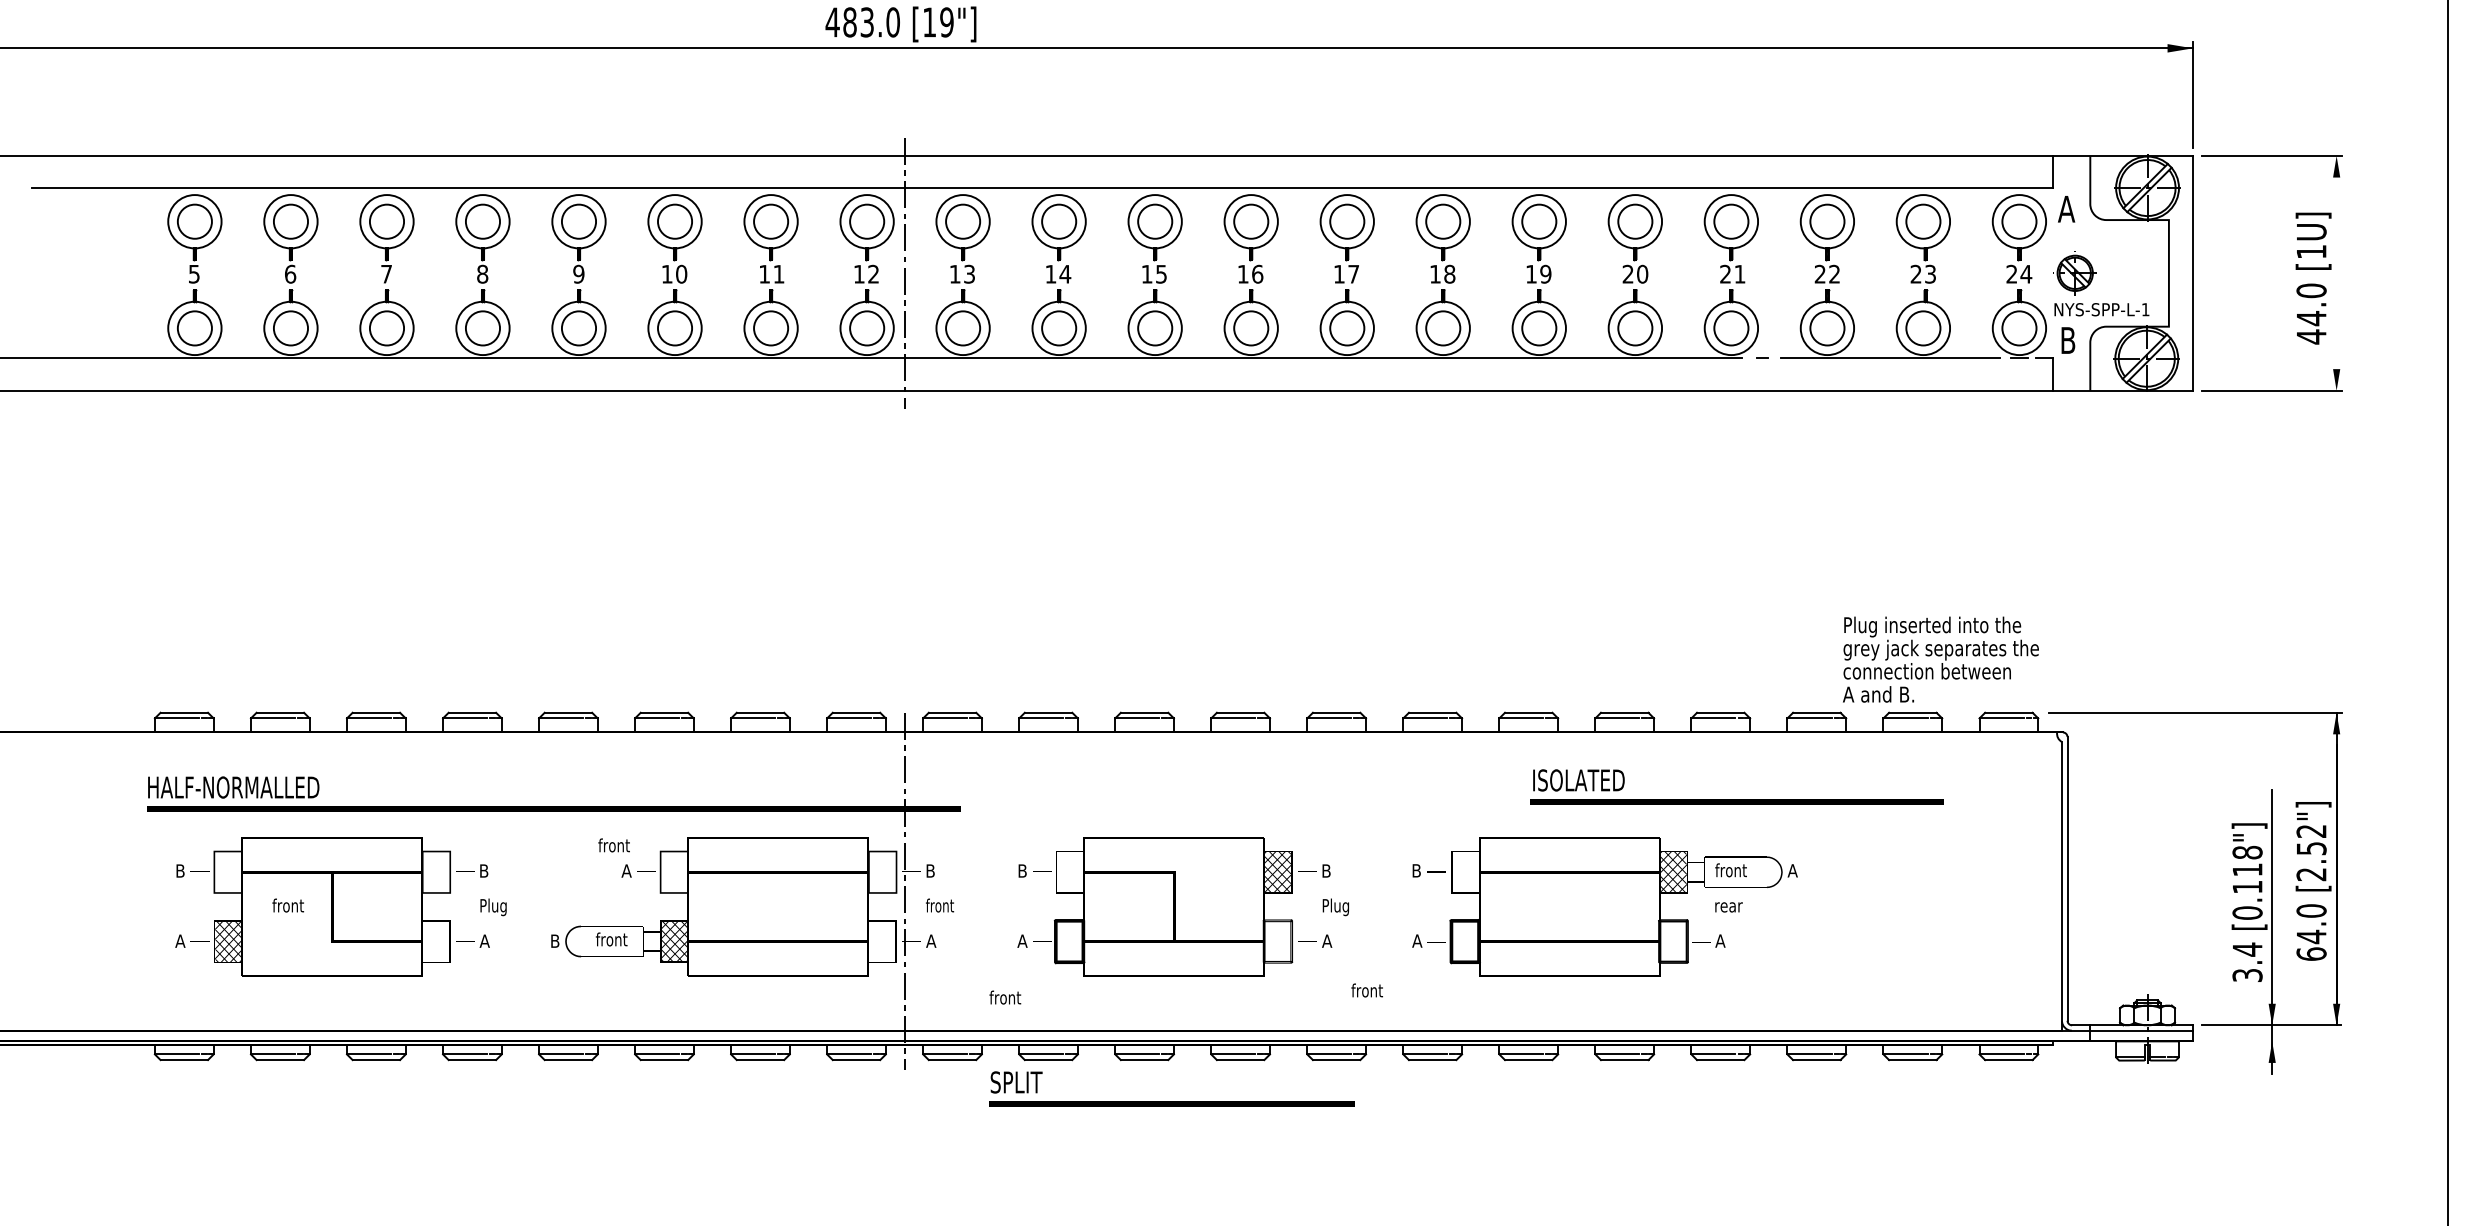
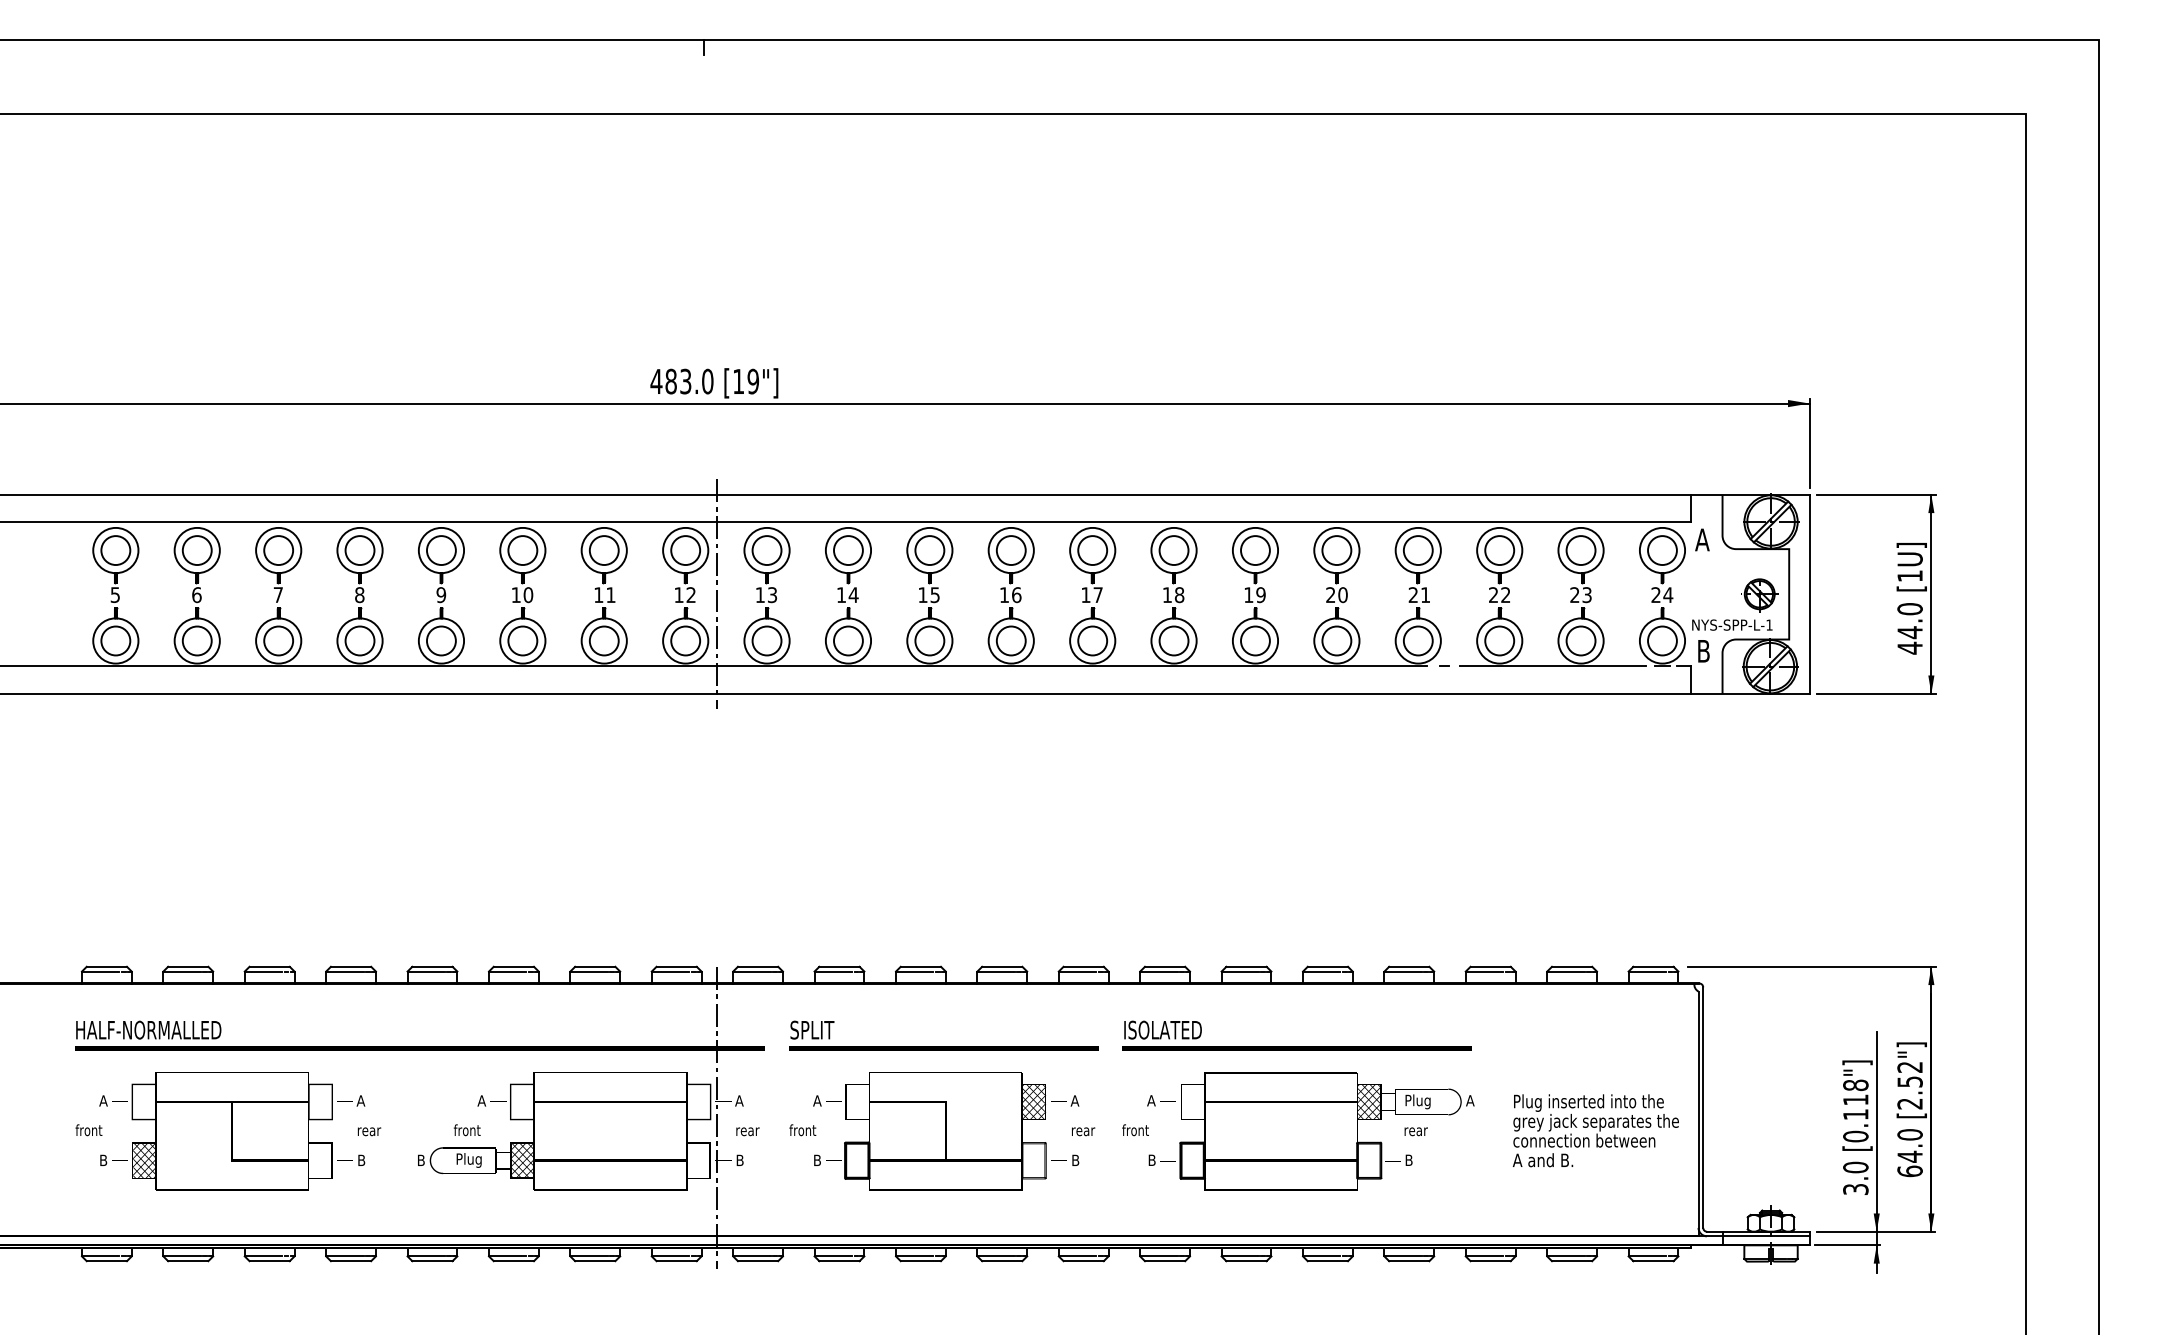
line: (2336, 272) -> (1931, 593), added
part: (2074, 274) -> (1759, 595), moved
text: (1940, 659) -> (1595, 1130), moved
text: (1736, 786) -> (1296, 1035), moved
text: (613, 845) -> (466, 1130), moved
text: (180, 870) -> (103, 1100), B -> A
text: (483, 870) -> (360, 1100), B -> A
text: (930, 870) -> (739, 1100), B -> A
text: (1022, 870) -> (817, 1100), B -> A
text: (1325, 870) -> (1074, 1100), B -> A
text: (1416, 870) -> (1151, 1100), B -> A
text: (1730, 871) -> (1417, 1101), front -> Plug
text: (287, 905) -> (88, 1130), moved
text: (940, 905) -> (747, 1130), front -> rear
text: (494, 907) -> (369, 1131), Plug -> rear
text: (1336, 907) -> (1083, 1131), Plug -> rear
text: (180, 940) -> (103, 1159), A -> B
text: (484, 940) -> (361, 1159), A -> B
text: (930, 940) -> (739, 1159), A -> B
text: (1022, 940) -> (817, 1159), A -> B
text: (1326, 940) -> (1075, 1159), A -> B
text: (1416, 940) -> (1151, 1159), A -> B
text: (1719, 940) -> (1408, 1159), A -> B
text: (610, 941) -> (468, 1160), front -> Plug
text: (2247, 949) -> (1855, 1167), 3.4 -> 3.0
text: (1367, 990) -> (1135, 1130), moved
text: (1004, 997) -> (802, 1130), moved
line: (2237, 1041) -> (1847, 1245), added
text: (1171, 1088) -> (943, 1035), moved

